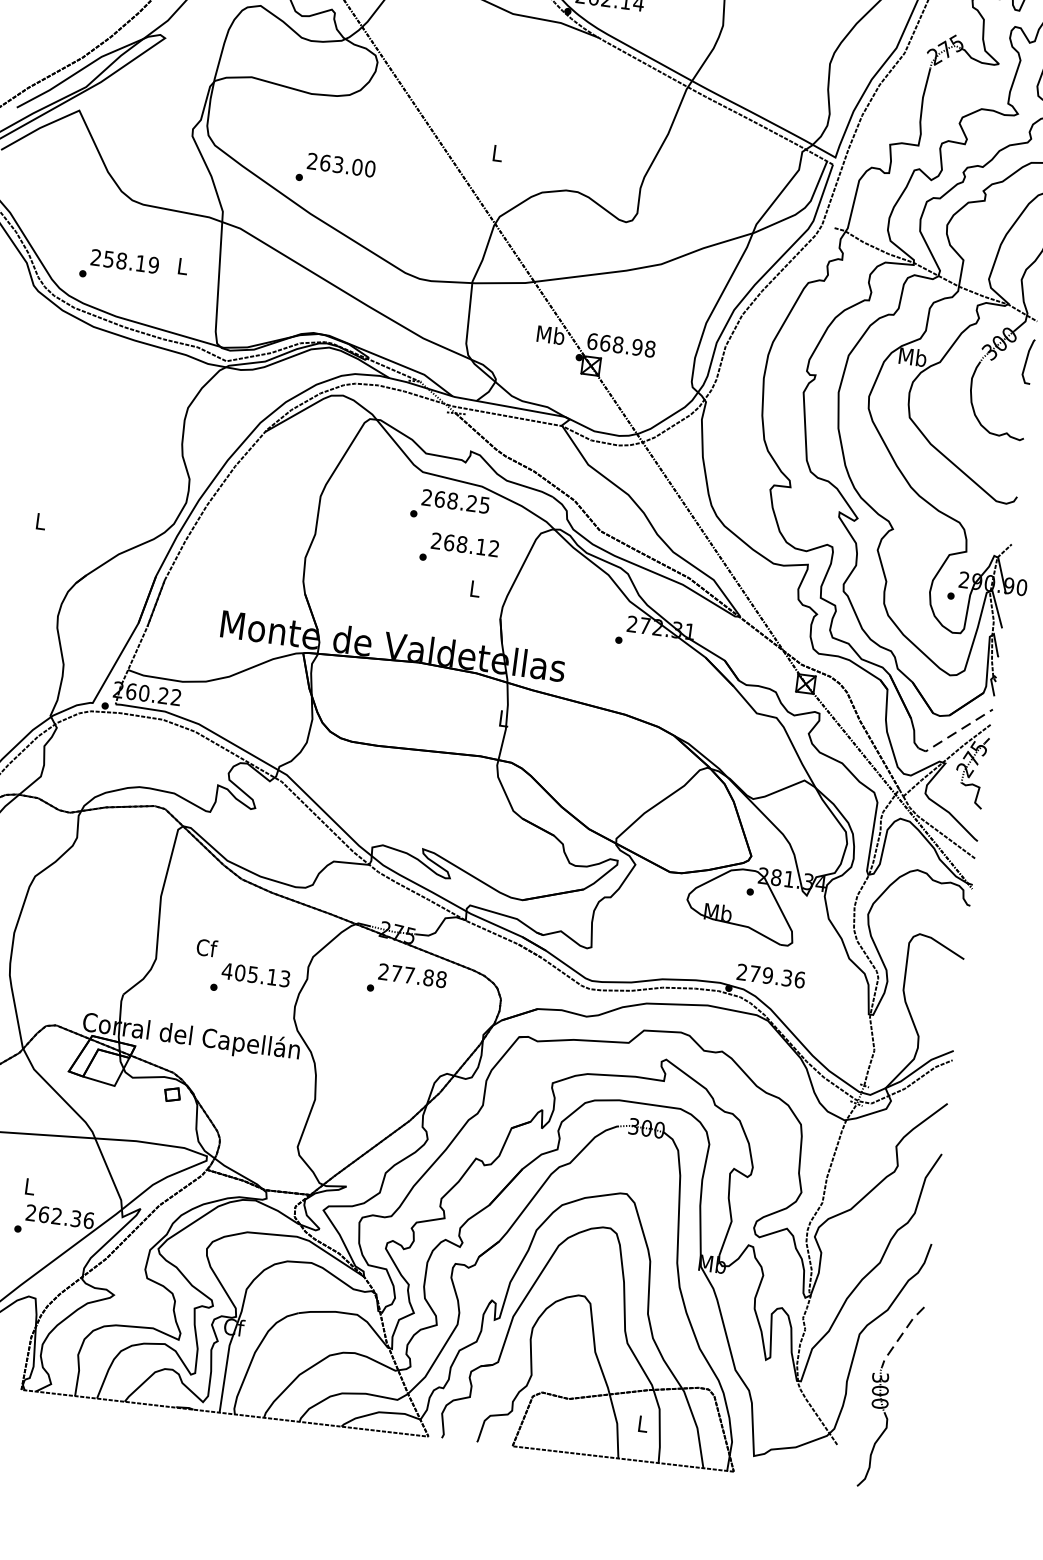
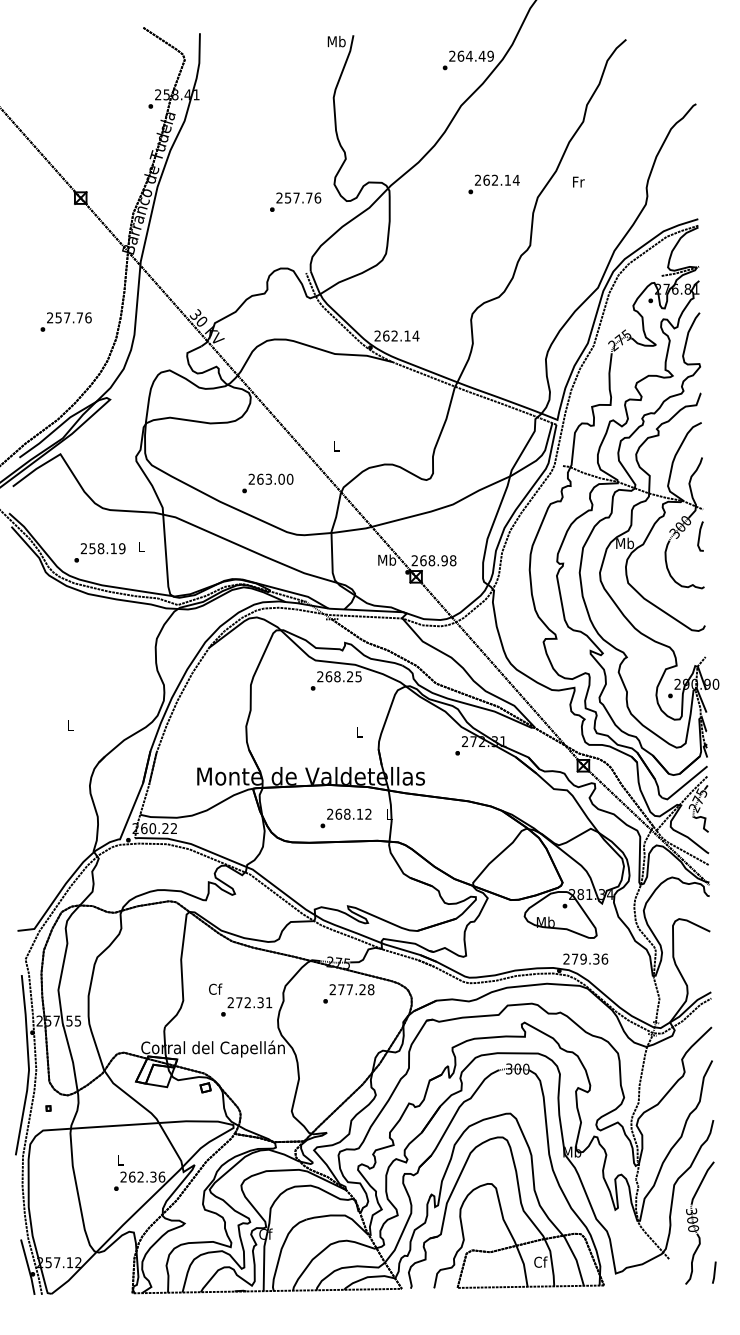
text: (335, 170) -> (267, 483), moved
text: (592, 341) -> (414, 560), 668.98 -> 268.98
text: (458, 550) -> (345, 818), moved
line: (954, 733) -> (684, 785), dashed -> solid
text: (255, 974) -> (249, 1002), 405.13 -> 272.31
text: (428, 977) -> (362, 989), 277.88 -> 277.28
line: (901, 1335) -> (701, 1182), dashed -> solid
text: (642, 1422) -> (540, 1261), L -> Cf
line: (902, 1474) -> (714, 1272), added

